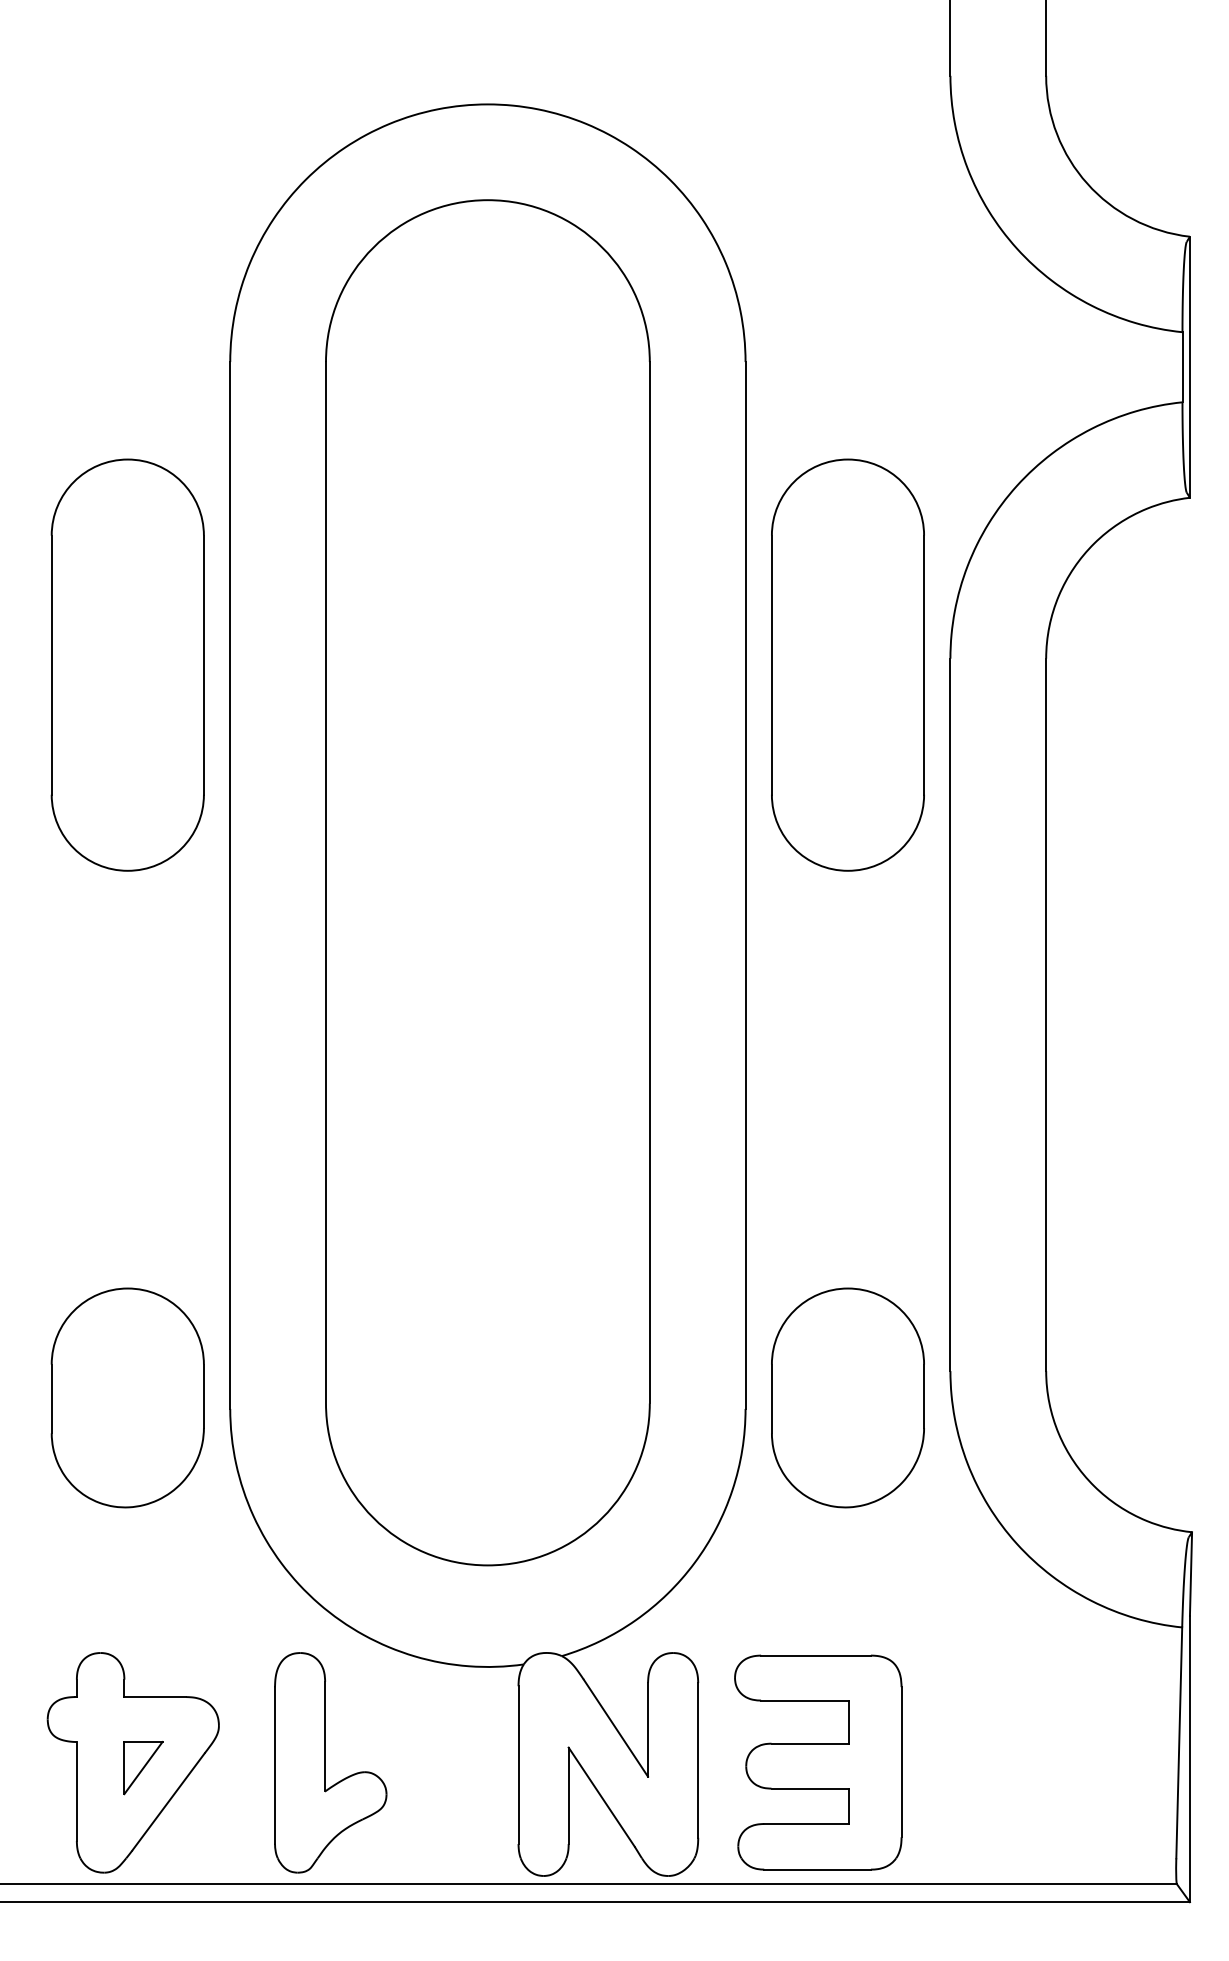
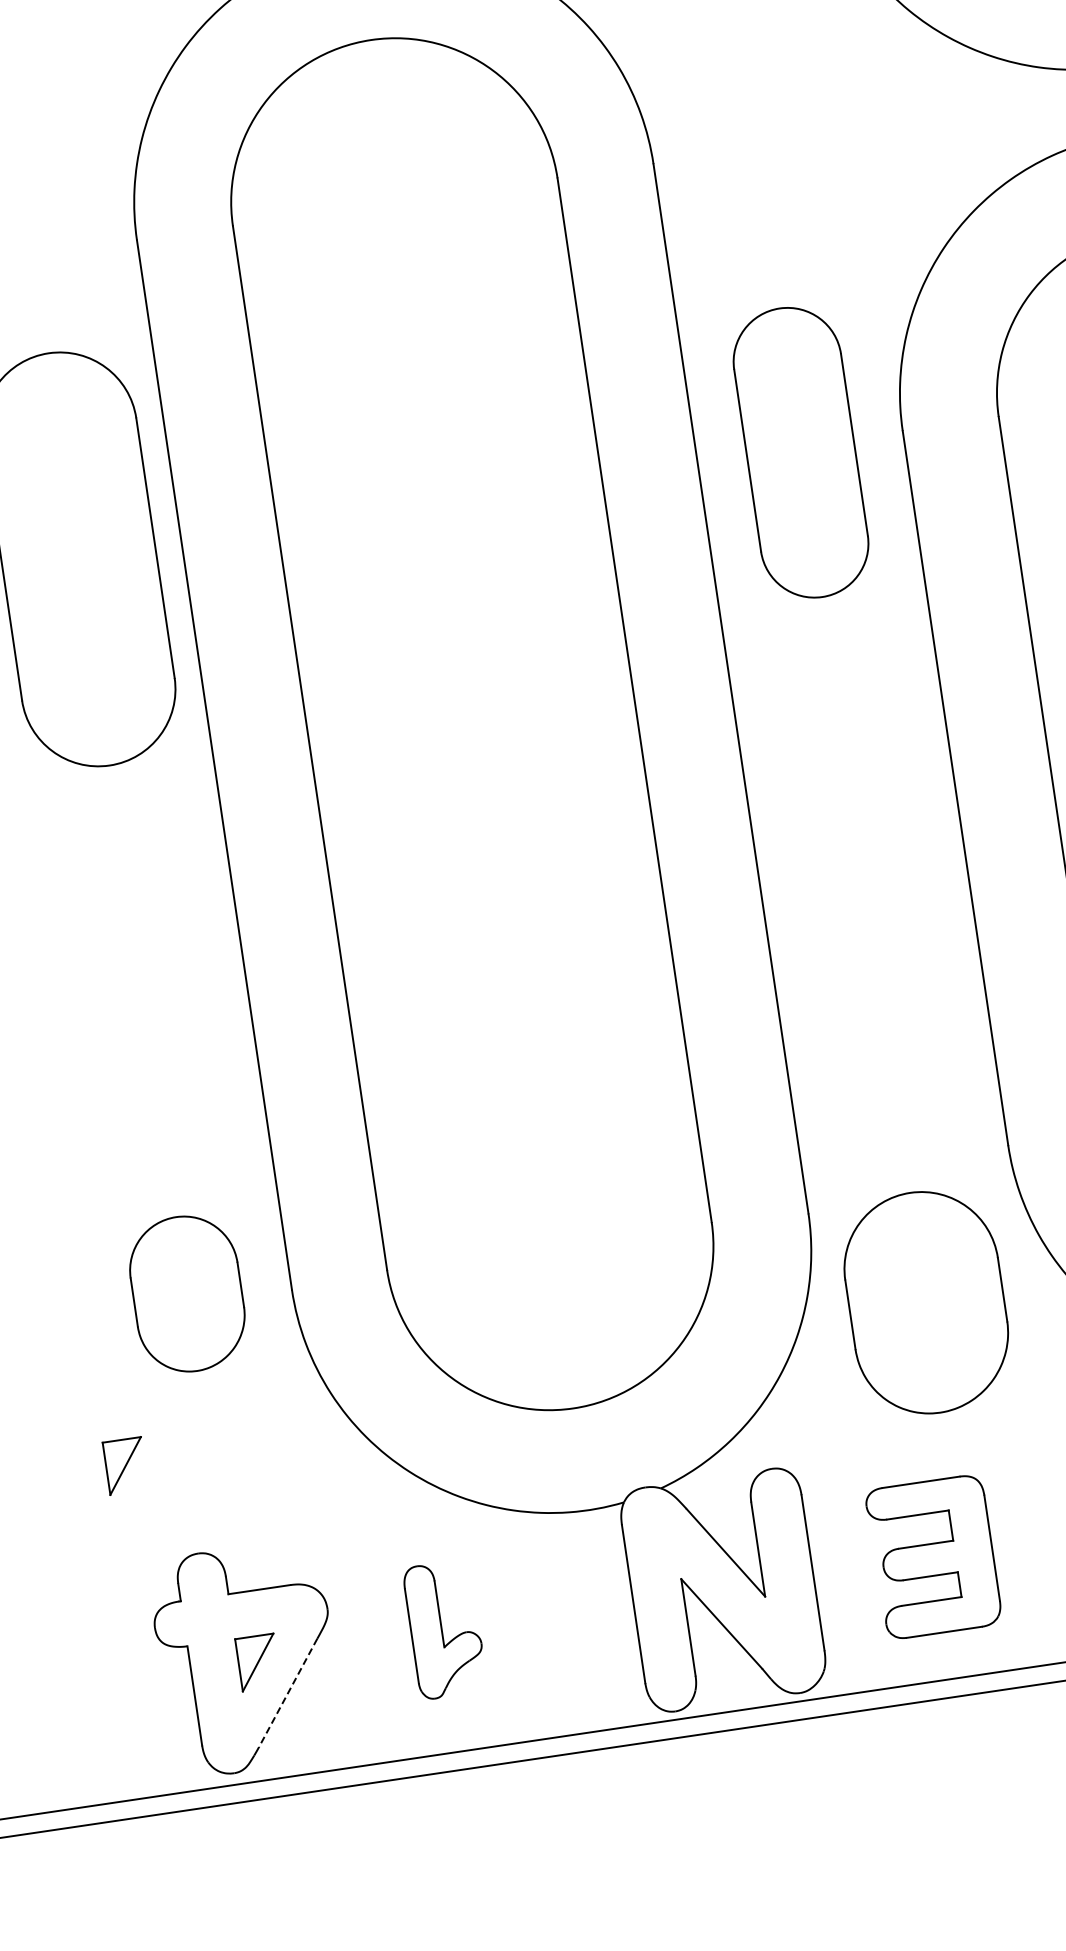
part: (847, 664) -> (800, 452), size x0.7
part: (127, 1397) -> (187, 1293), size x0.7
part: (847, 1397) -> (925, 1302), moved
part: (42, 1557) -> (125, 1466), added
part: (330, 1762) -> (444, 1629), size x0.6
part: (818, 1762) -> (933, 1557), size x0.7
line: (168, 1801) -> (288, 1692), solid -> dashed

